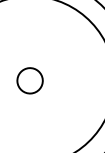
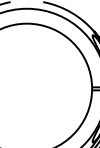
circle: (29, 80) -> (26, 88), removed

